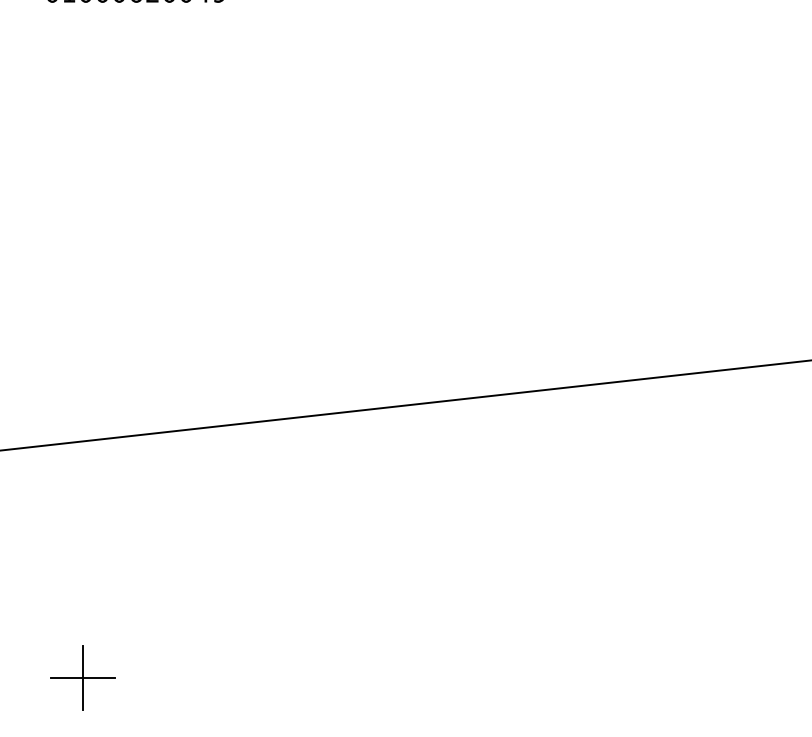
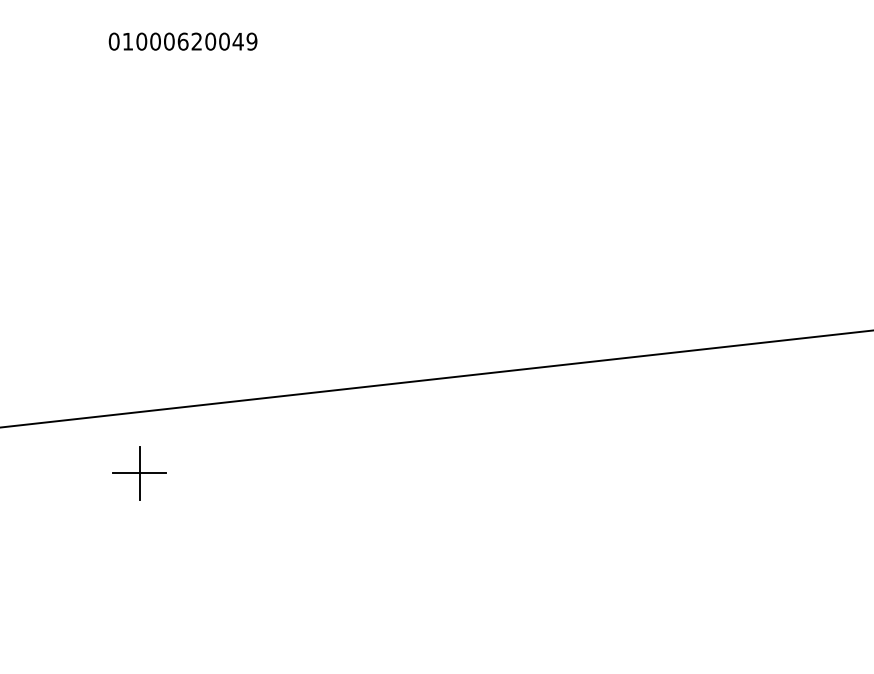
part: (83, 678) -> (139, 473), moved

